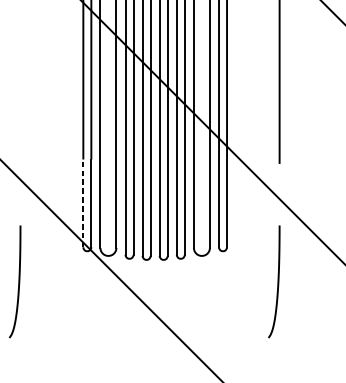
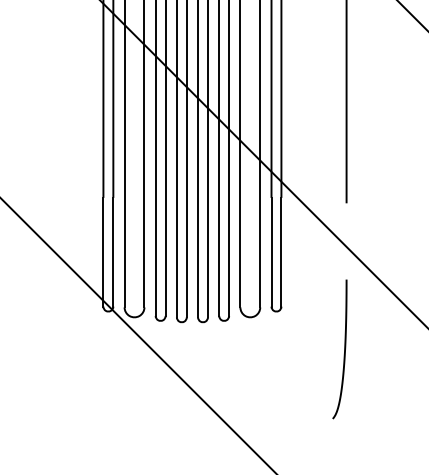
line: (83, 202) -> (103, 251), dashed -> solid
curve: (18, 281) -> (23, 349), removed

